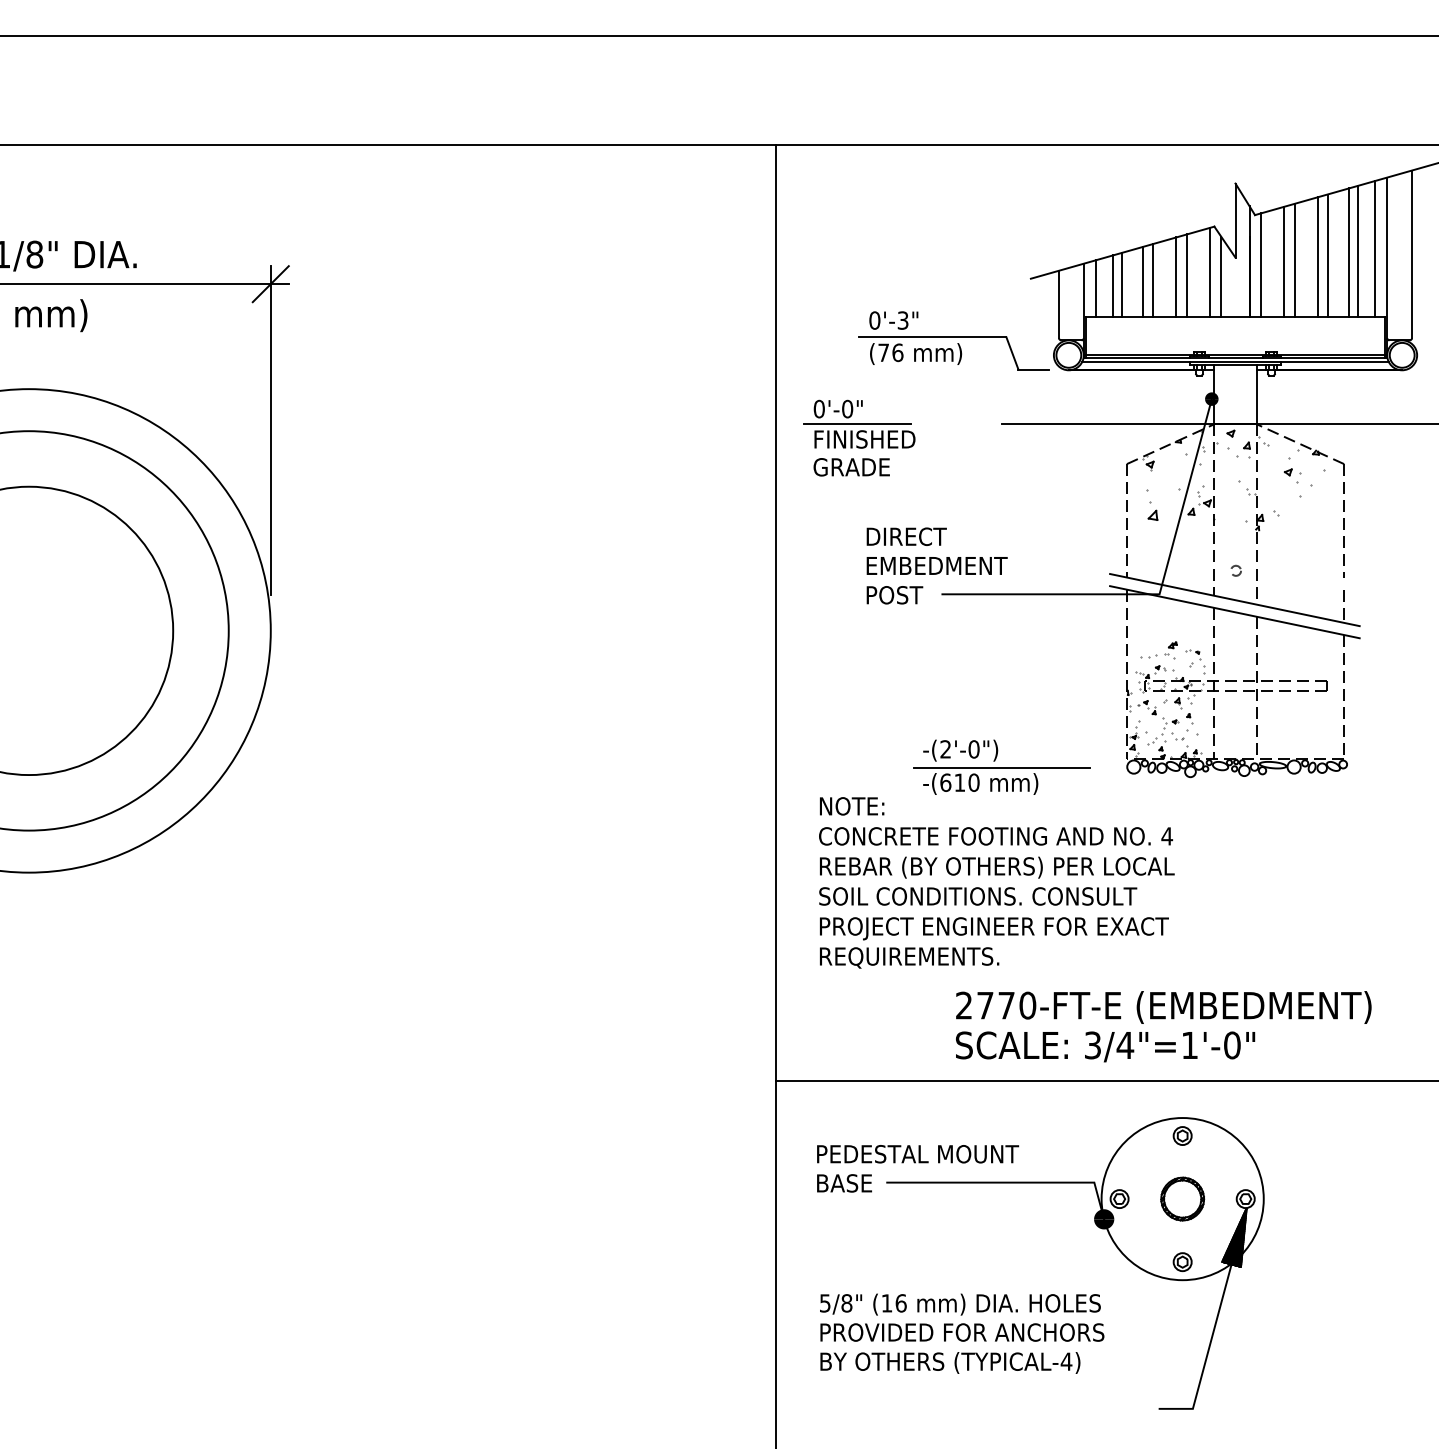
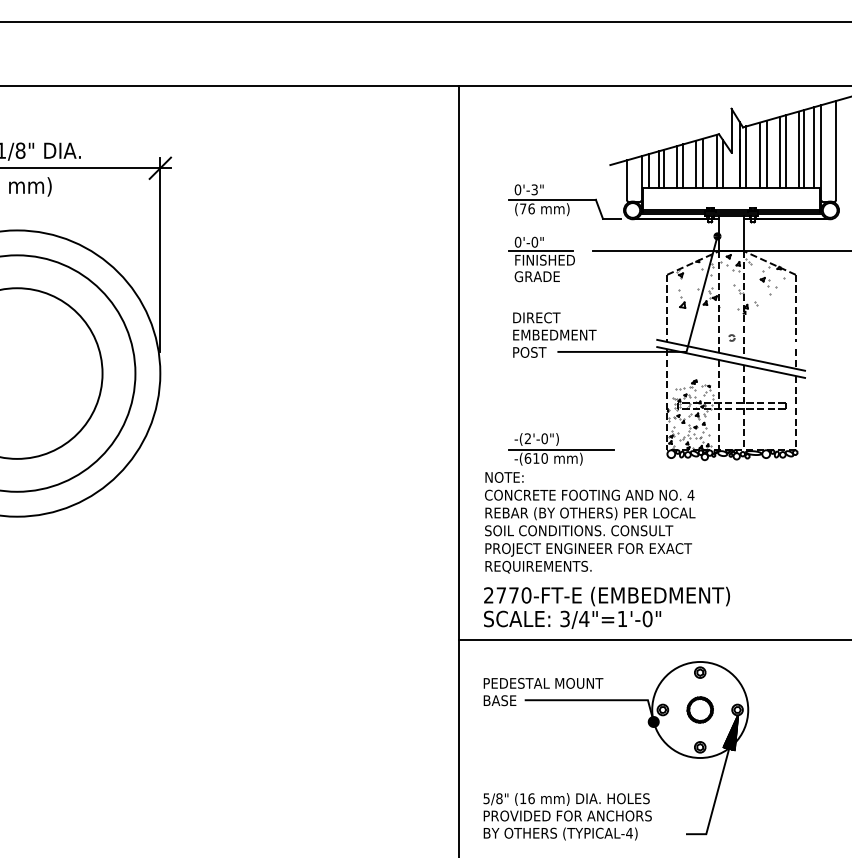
part: (858, 438) -> (541, 259), moved
part: (1002, 767) -> (561, 449), moved
text: (1162, 1025) -> (606, 607), moved
text: (961, 1333) -> (567, 816), moved

